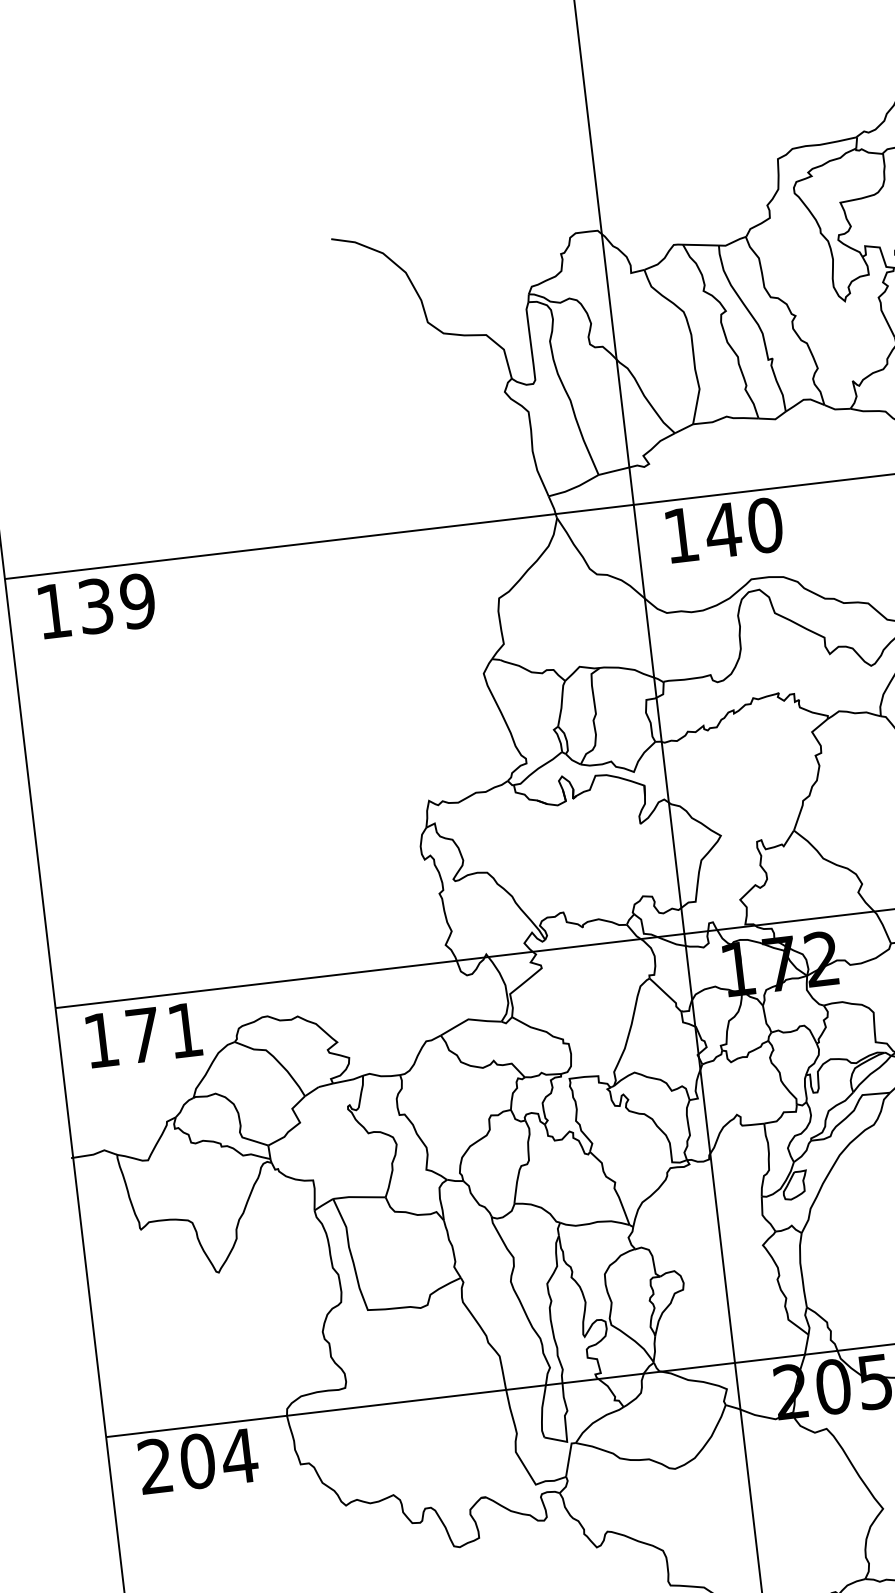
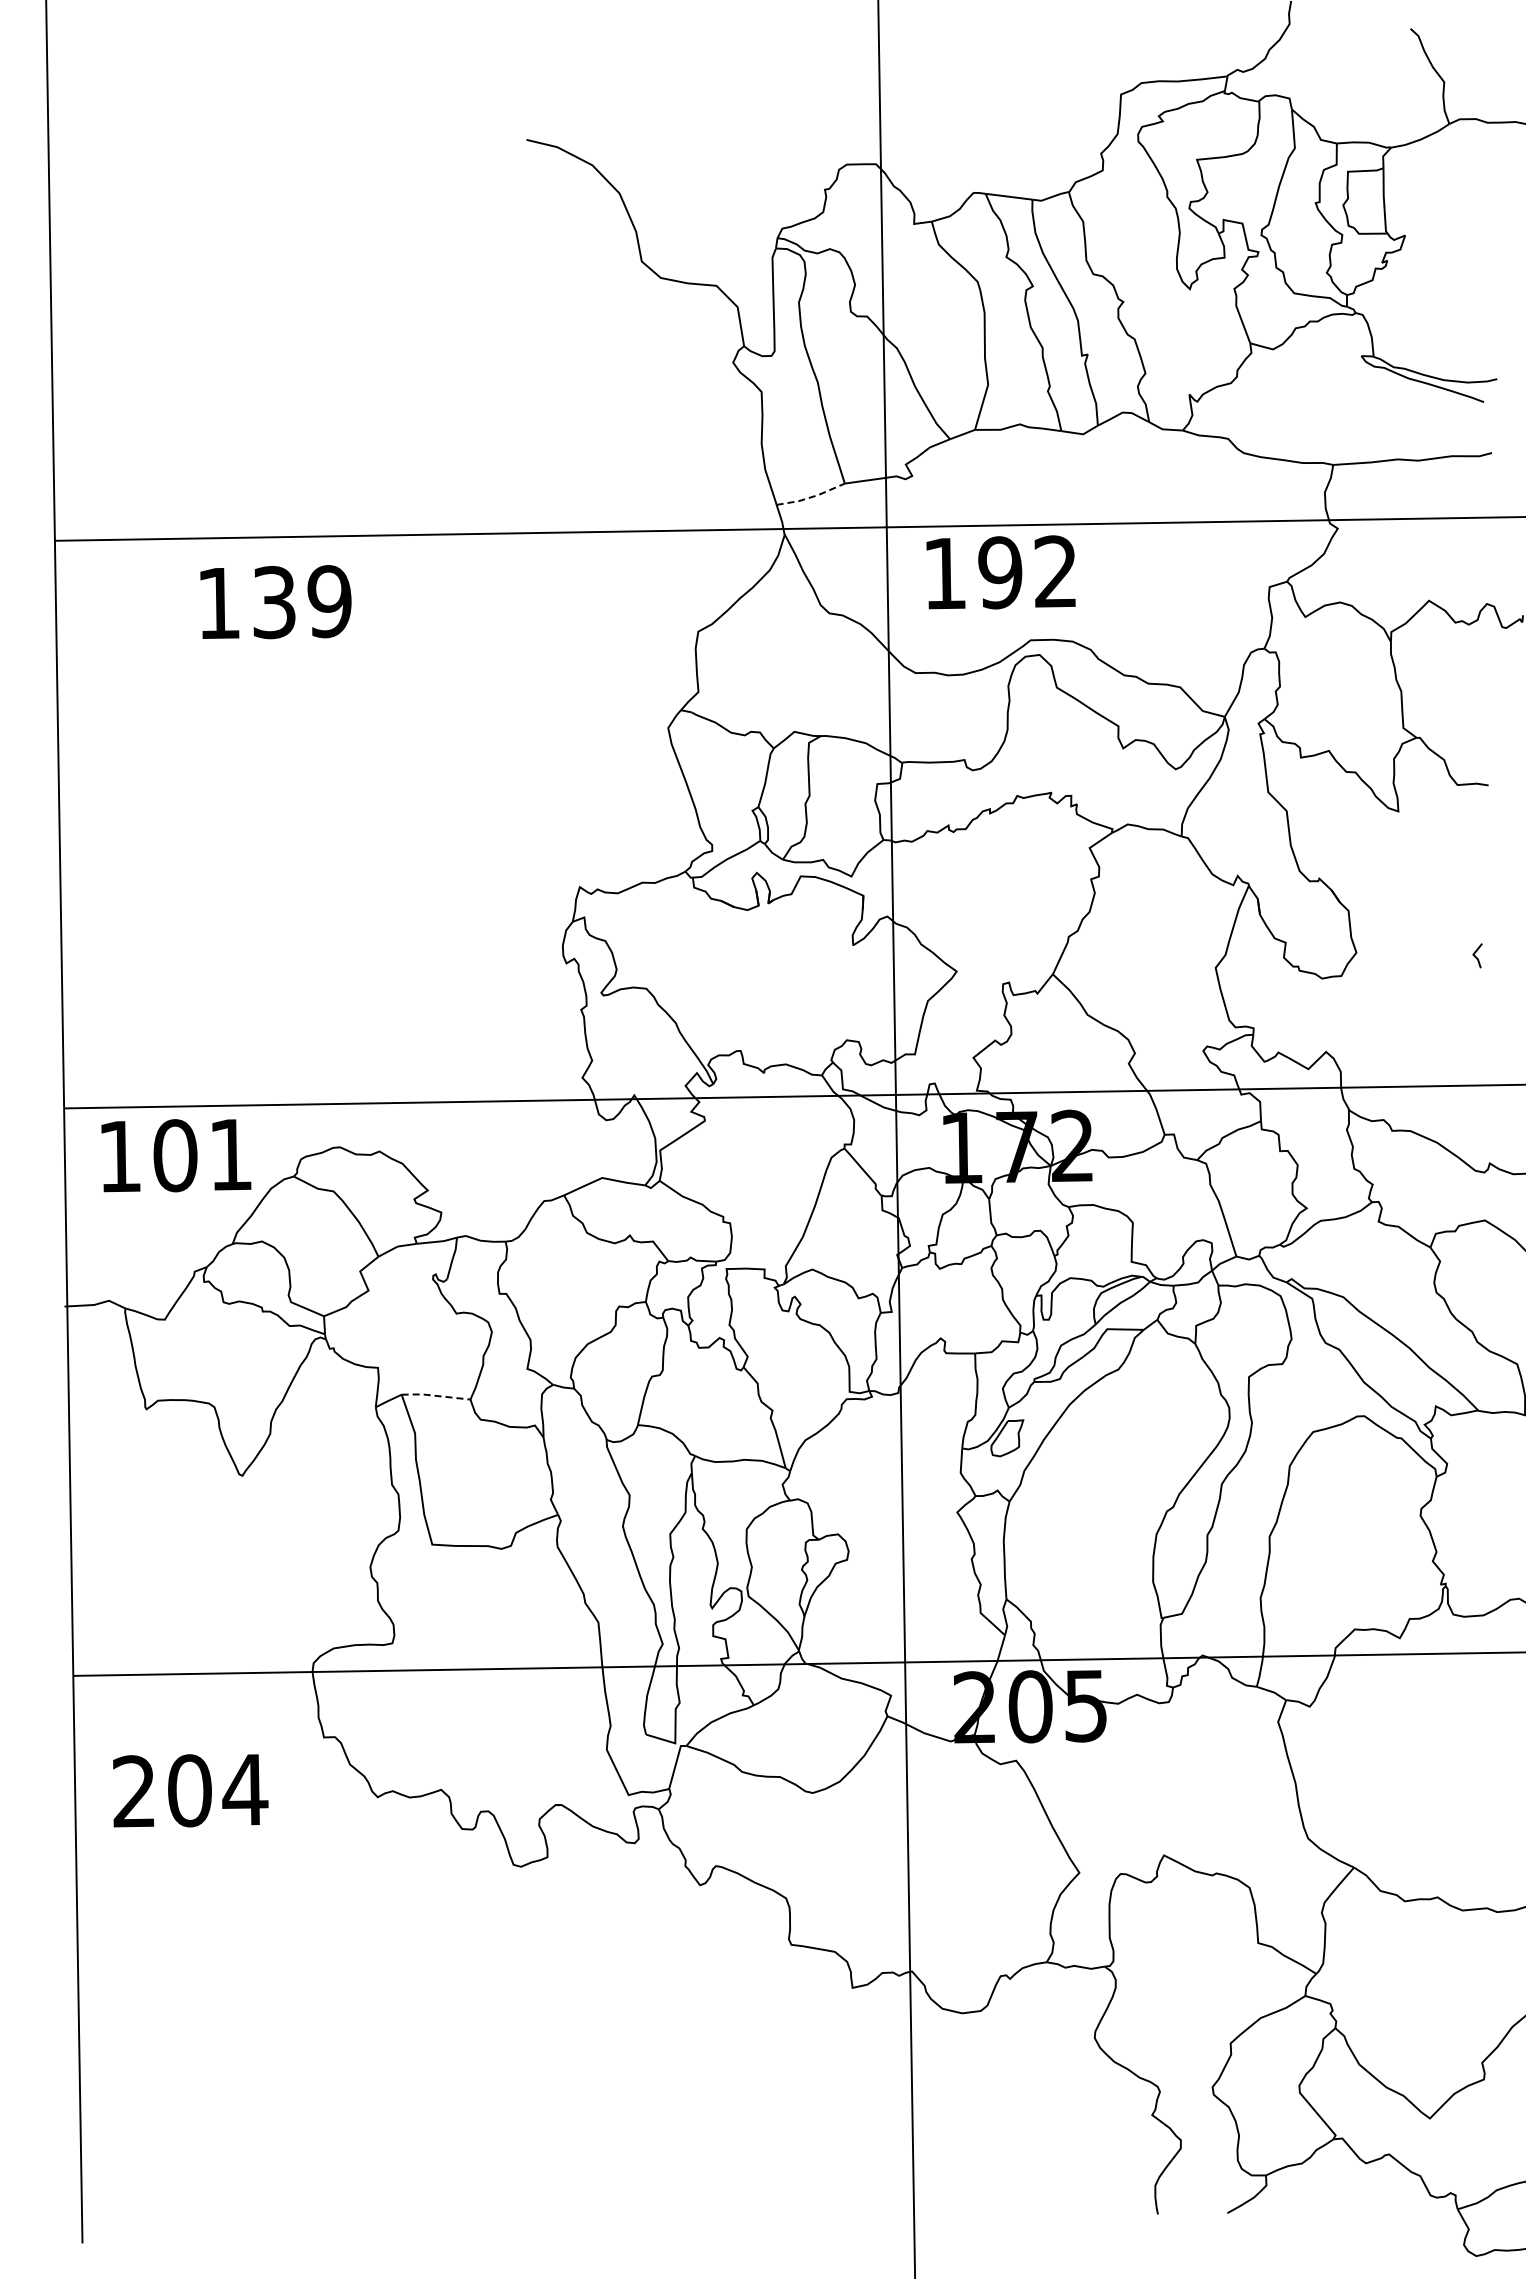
line: (574, 488) -> (811, 497), solid -> dashed
text: (743, 528) -> (1027, 572), 140 -> 192
text: (96, 606) -> (275, 602), moved
text: (143, 1035) -> (175, 1155), 171 -> 101
line: (359, 1196) -> (436, 1395), solid -> dashed
text: (198, 1461) -> (190, 1790), moved

